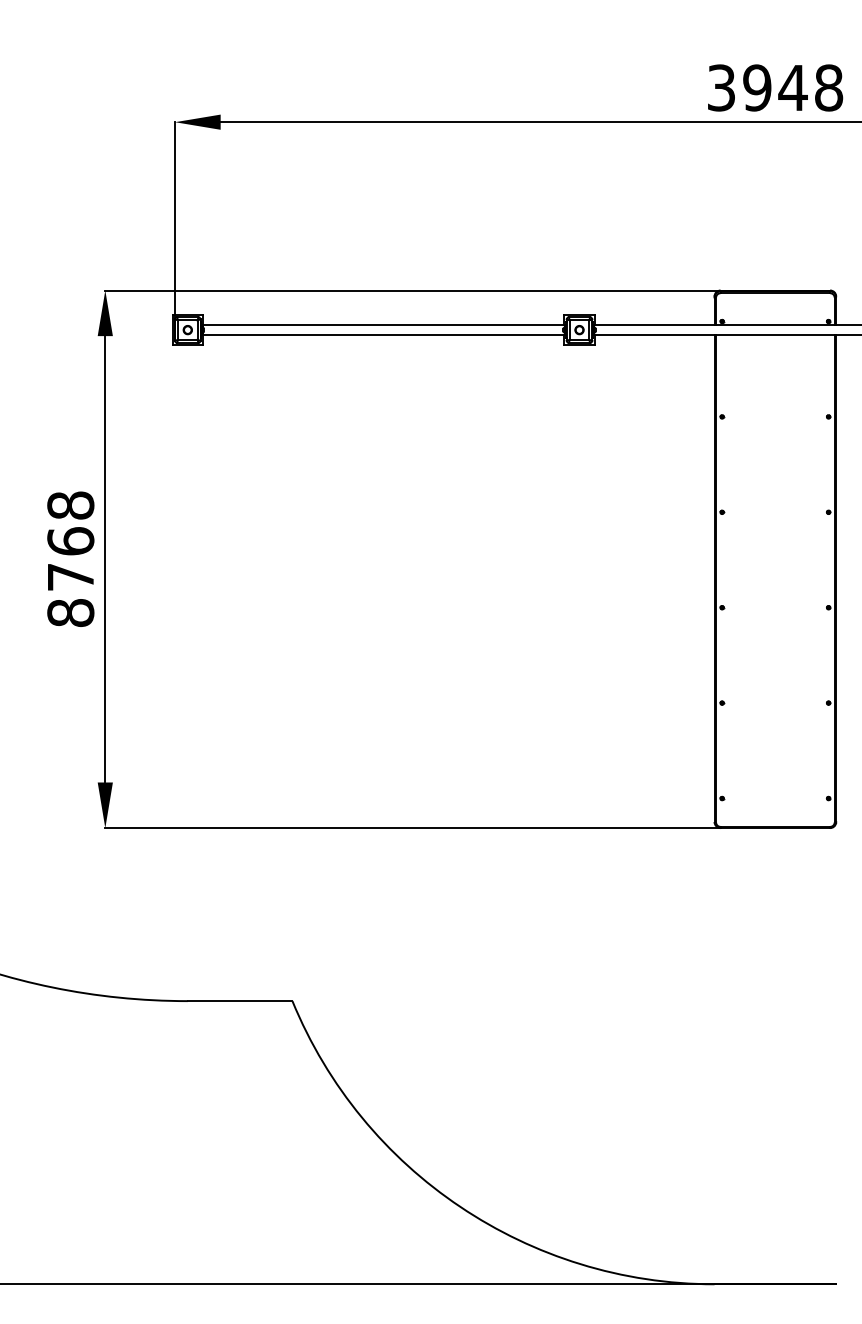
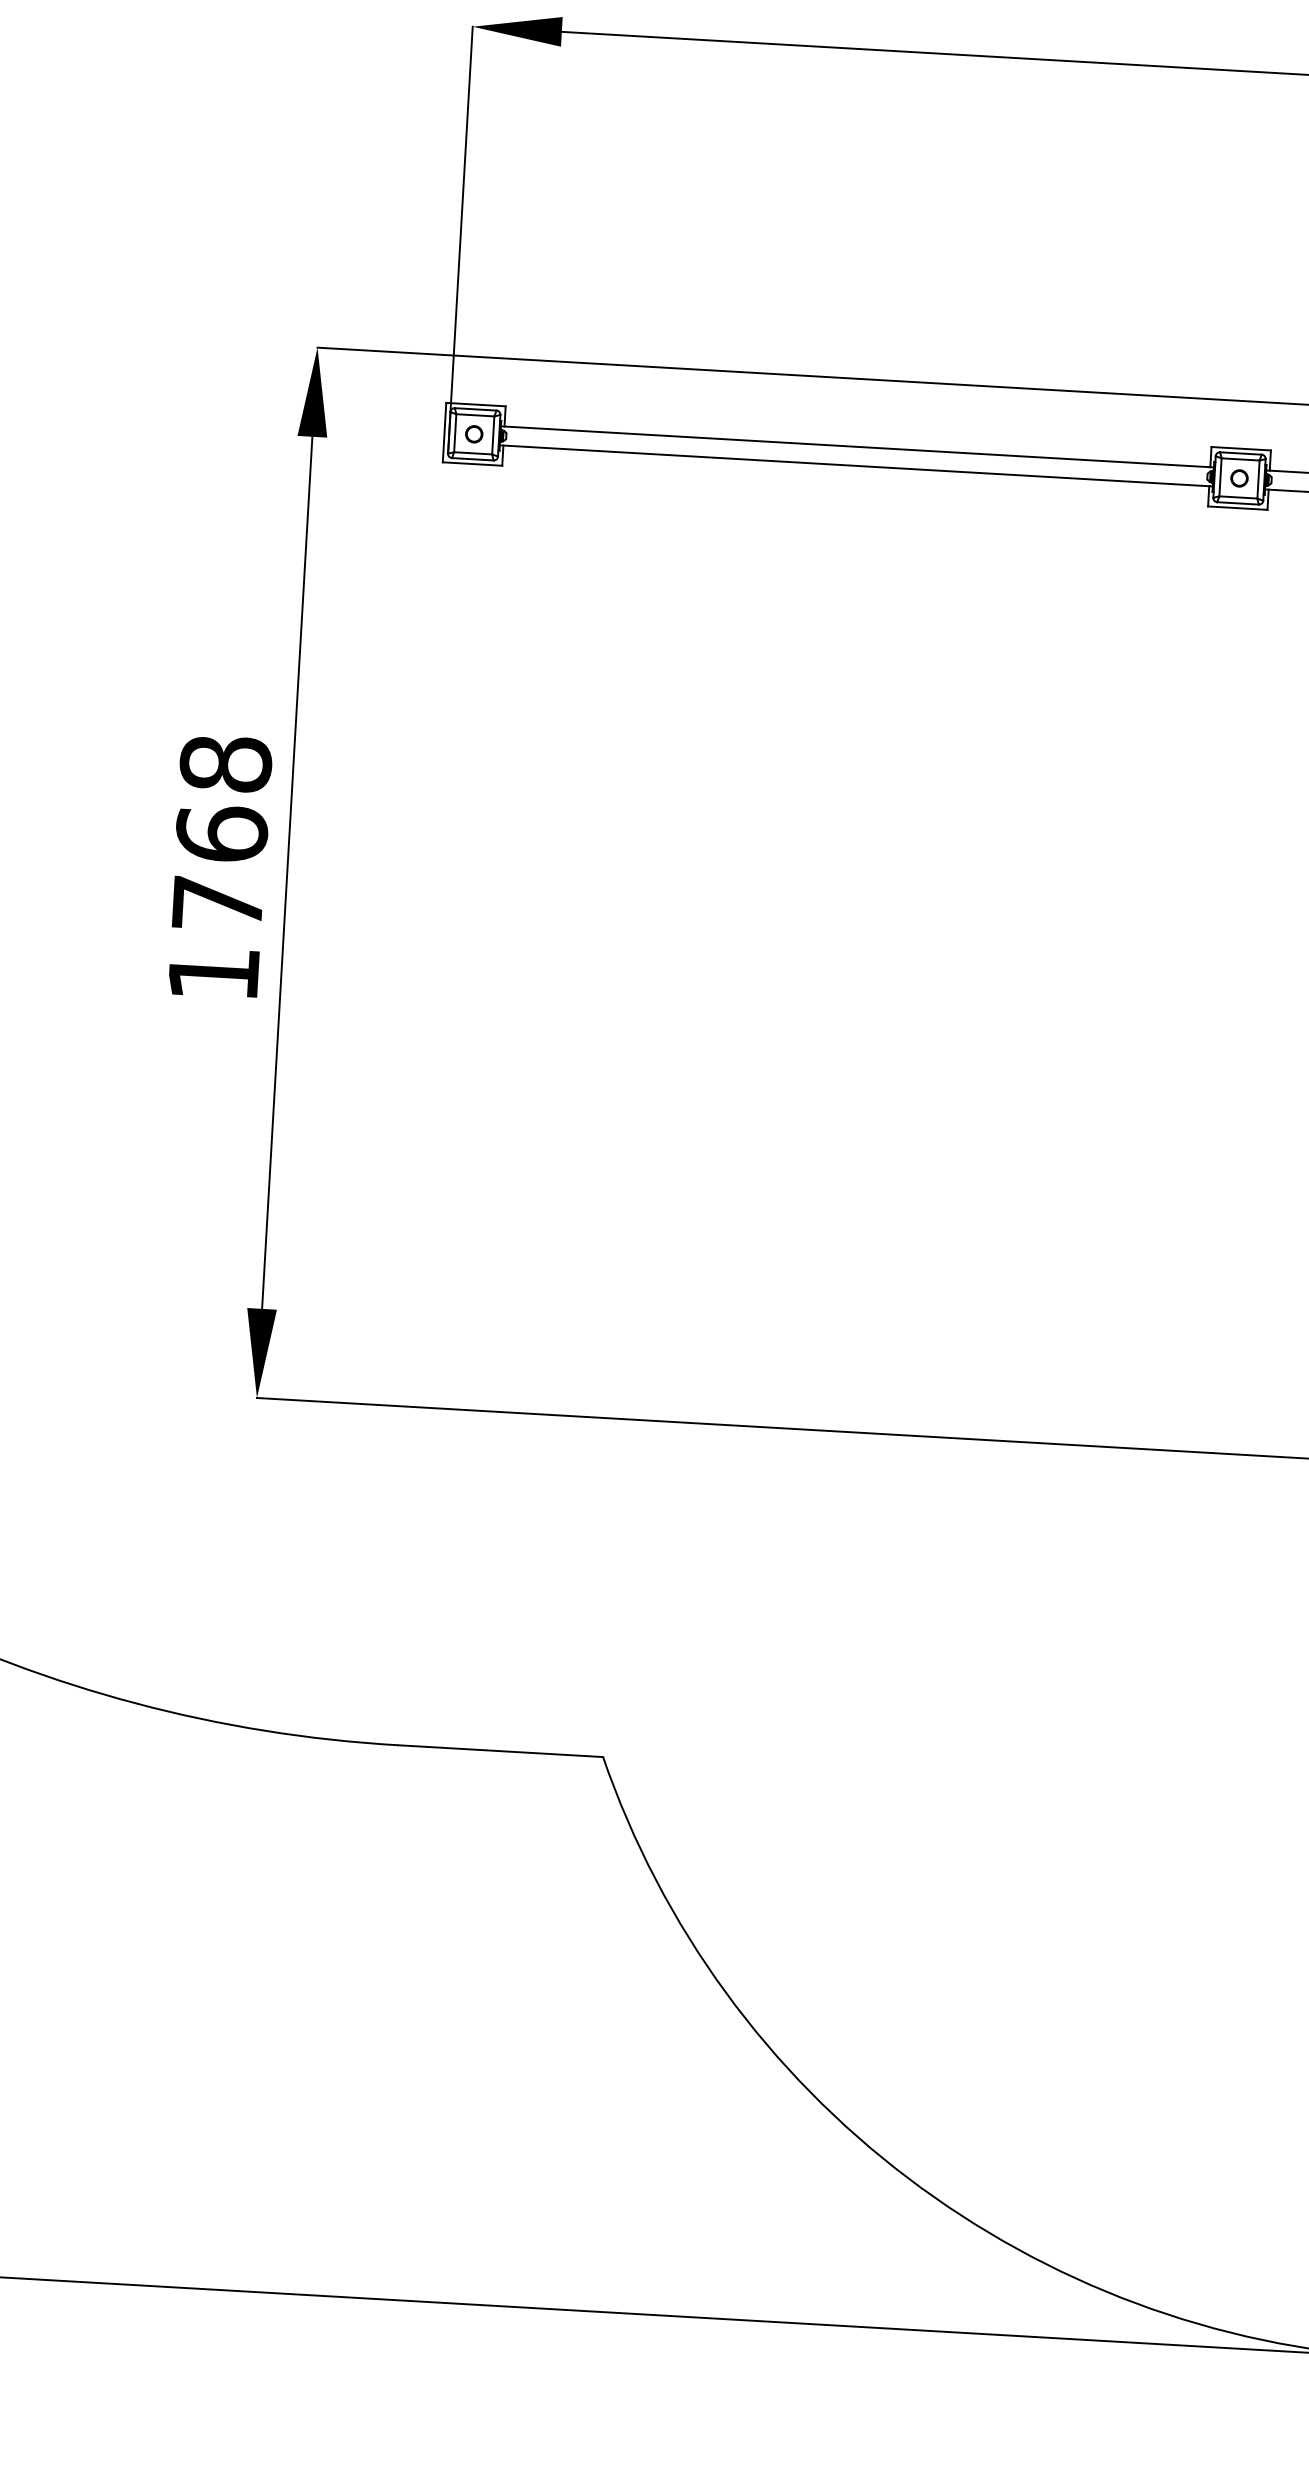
text: (70, 612) -> (213, 972), 8768 -> 1768

